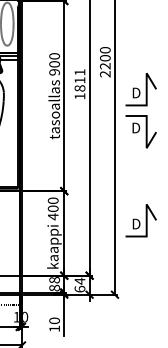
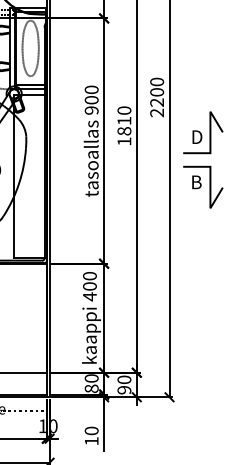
text: (80, 72) -> (124, 110), 1811 -> 1810
text: (136, 127) -> (197, 181), D -> B
part: (141, 220) -> (203, 301), removed
text: (54, 280) -> (91, 378), 88 -> 80
text: (80, 284) -> (124, 384), 64 -> 90

